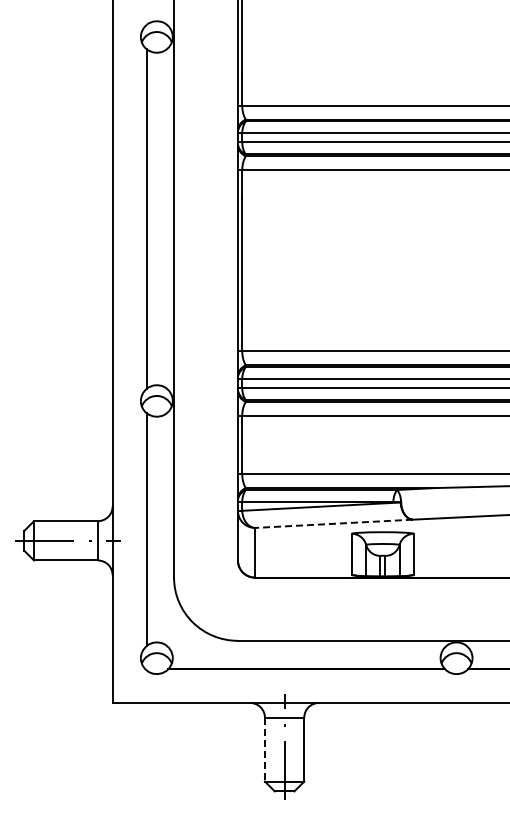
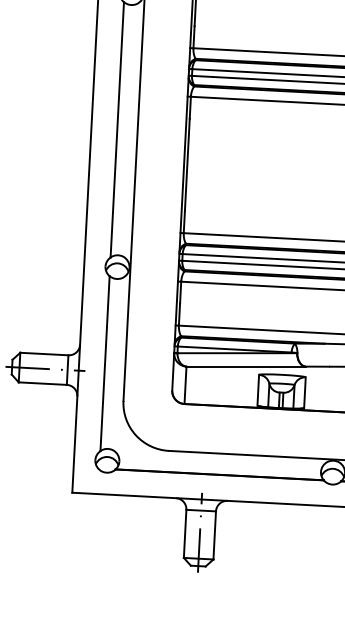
line: (333, 523) -> (245, 366), dashed -> solid
line: (264, 749) -> (184, 533), dashed -> solid

